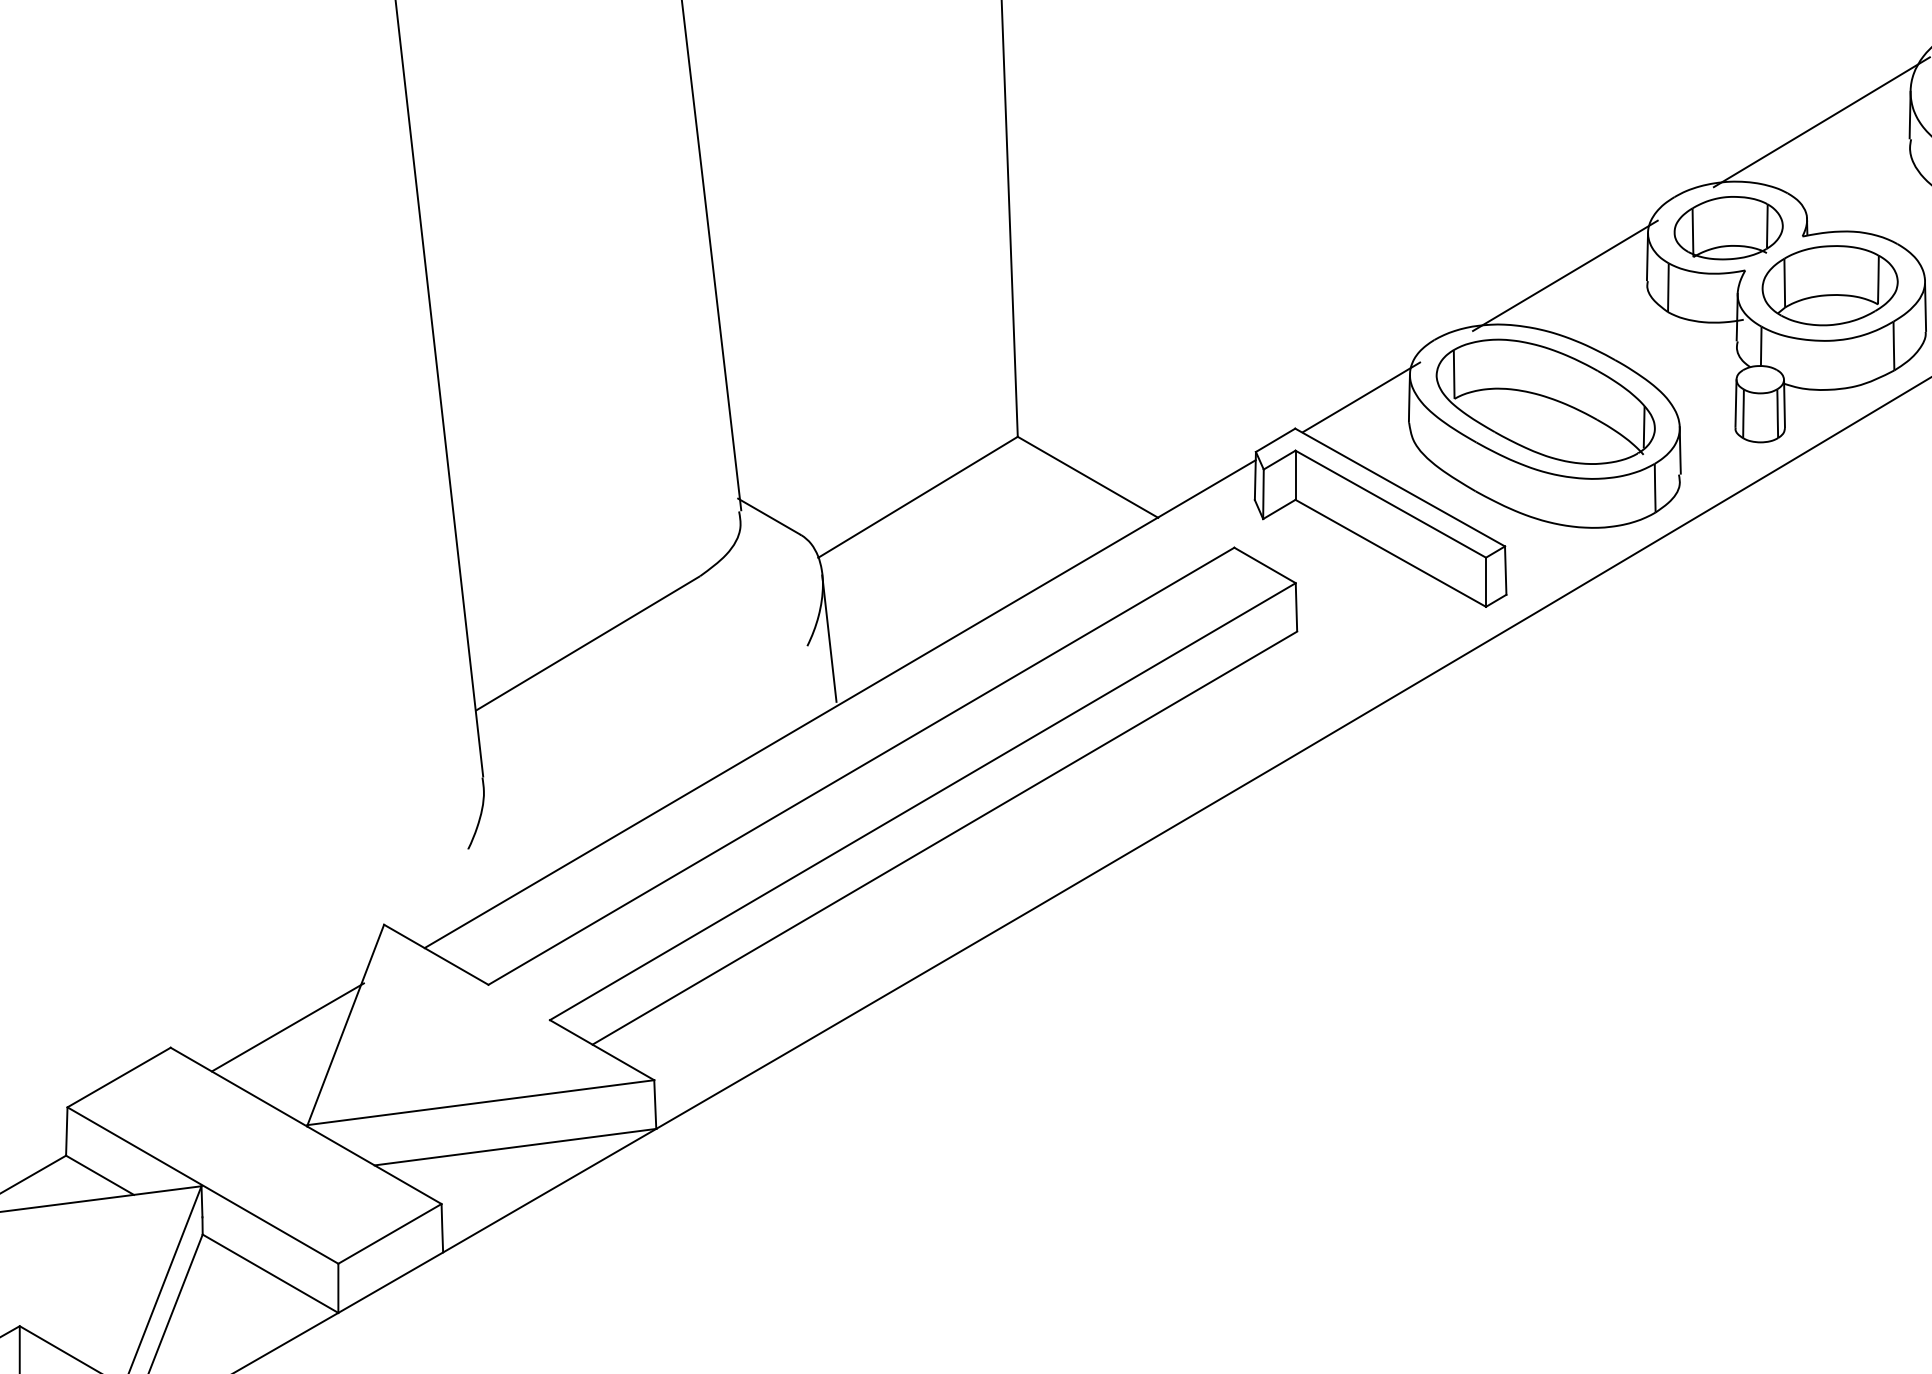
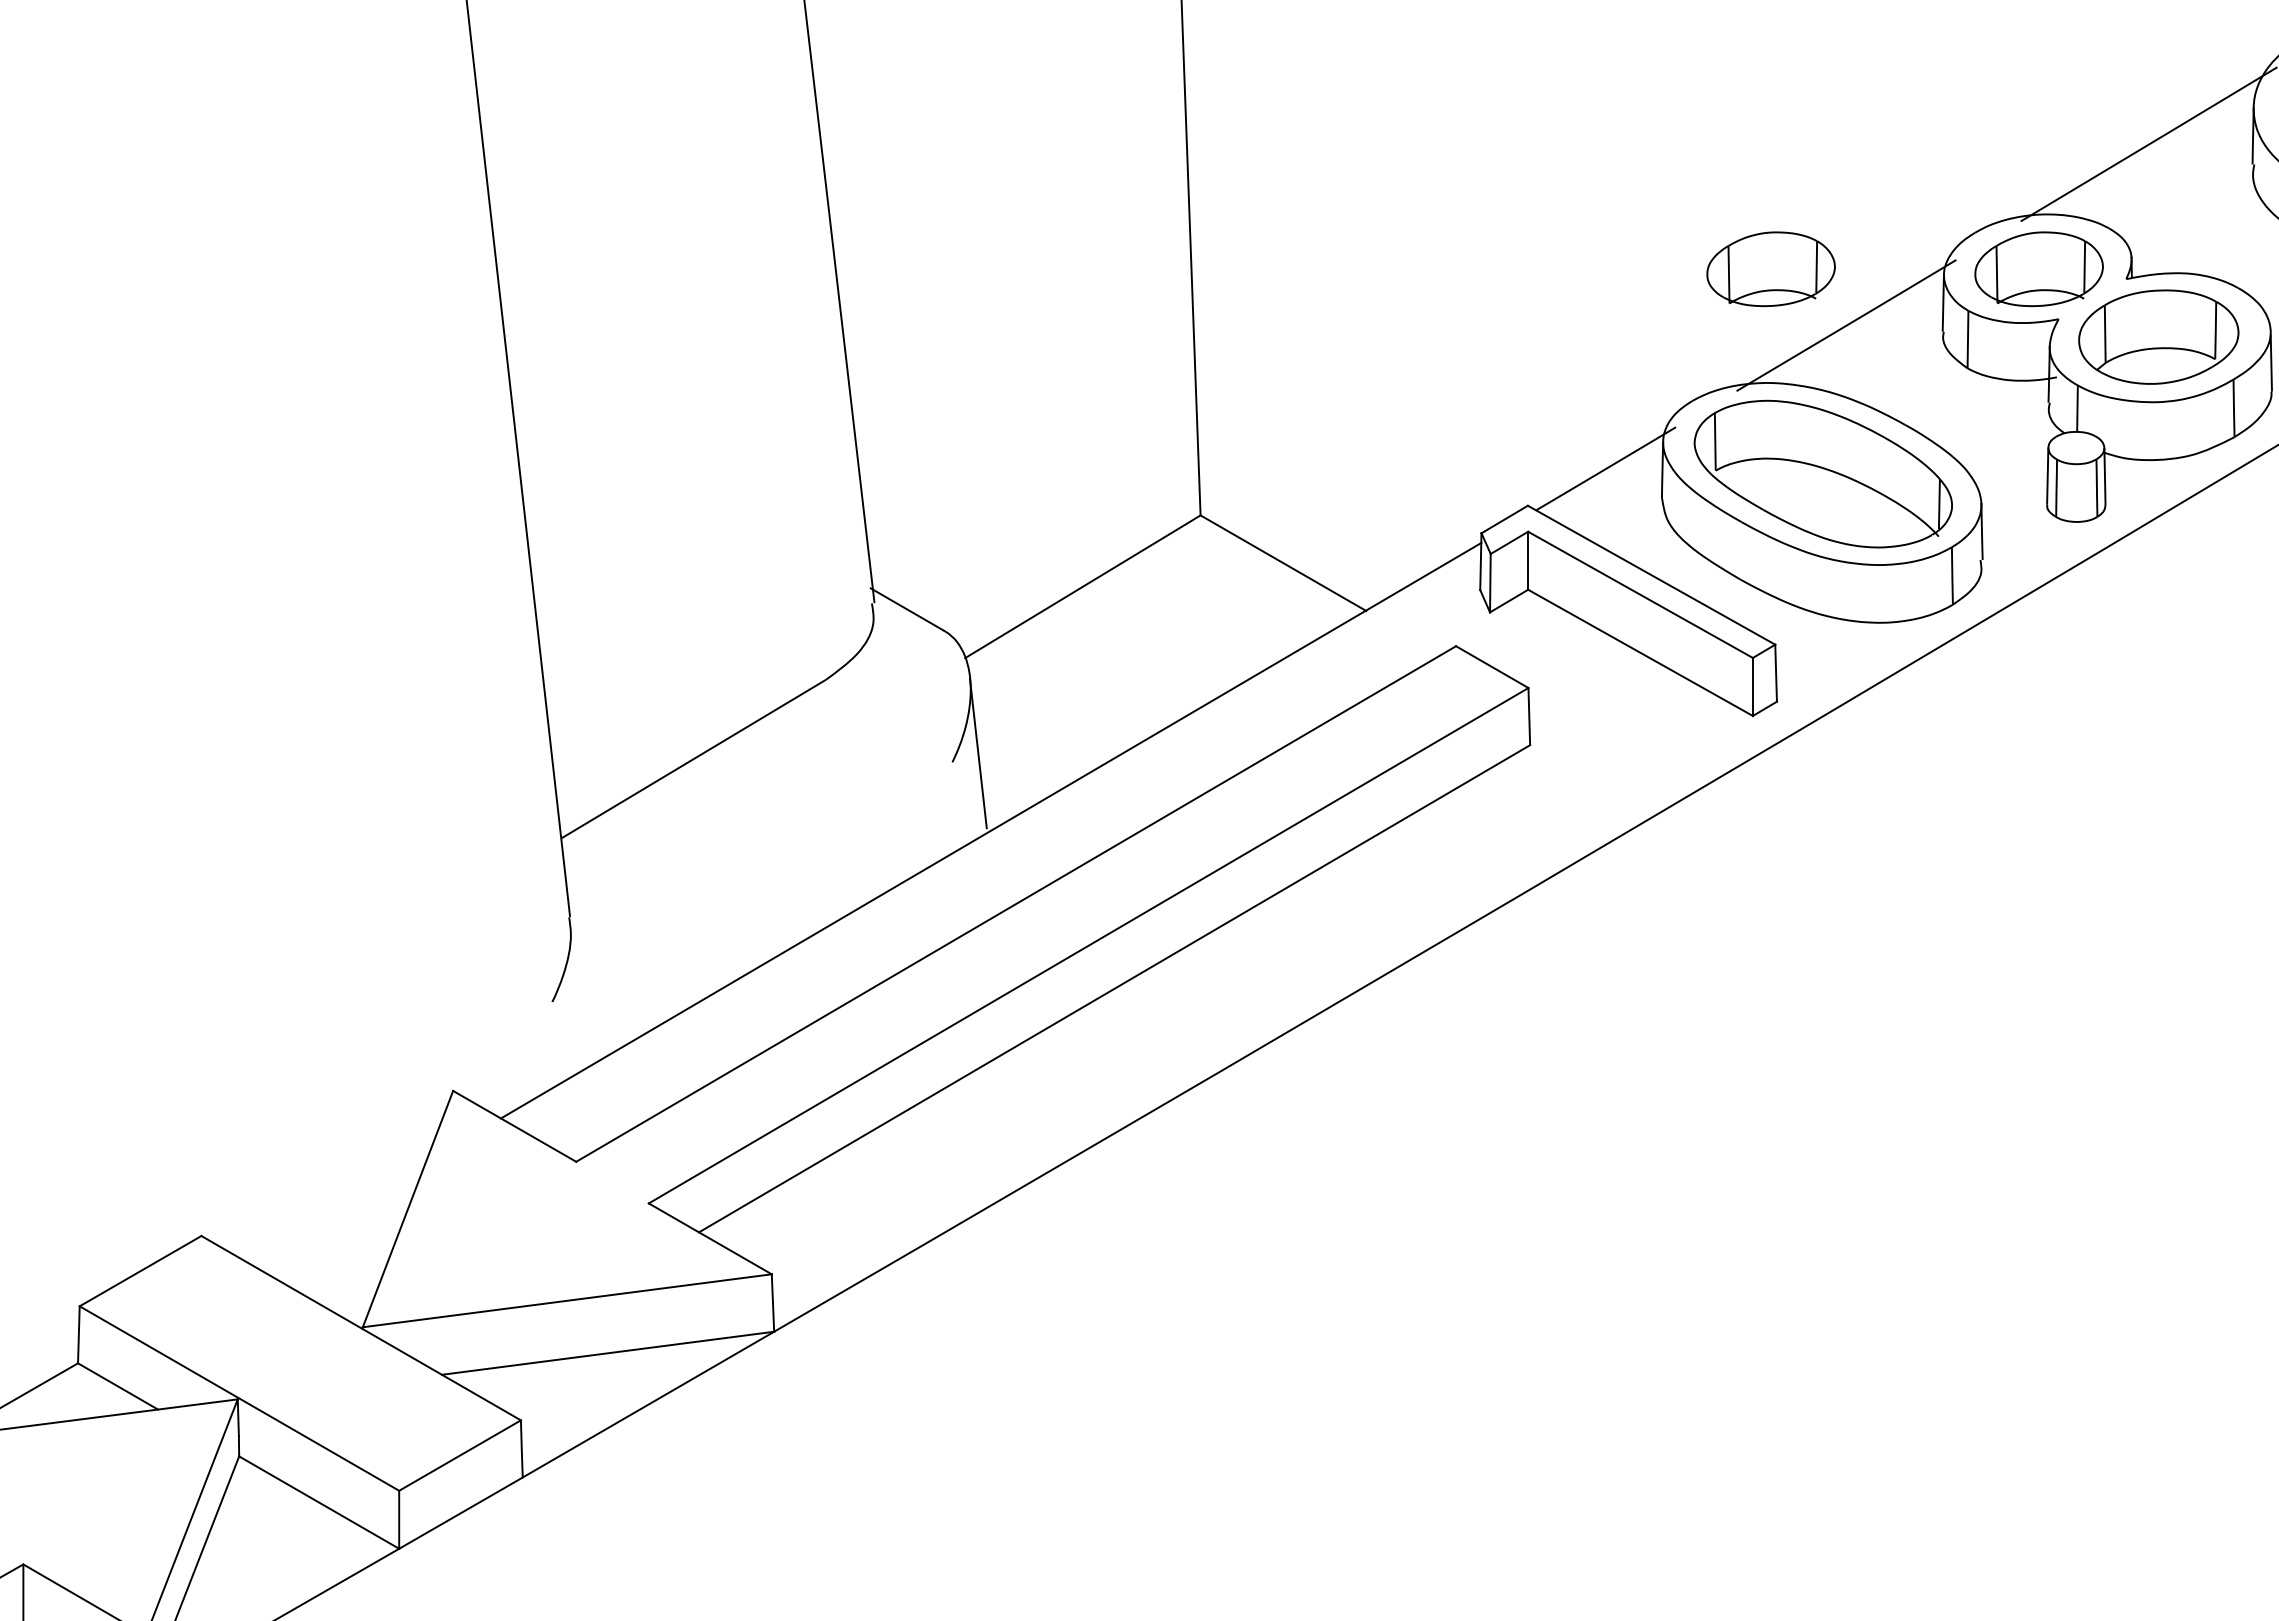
part: (1500, 228) -> (1770, 269), added
line: (287, 1026) -> (339, 1211), removed

